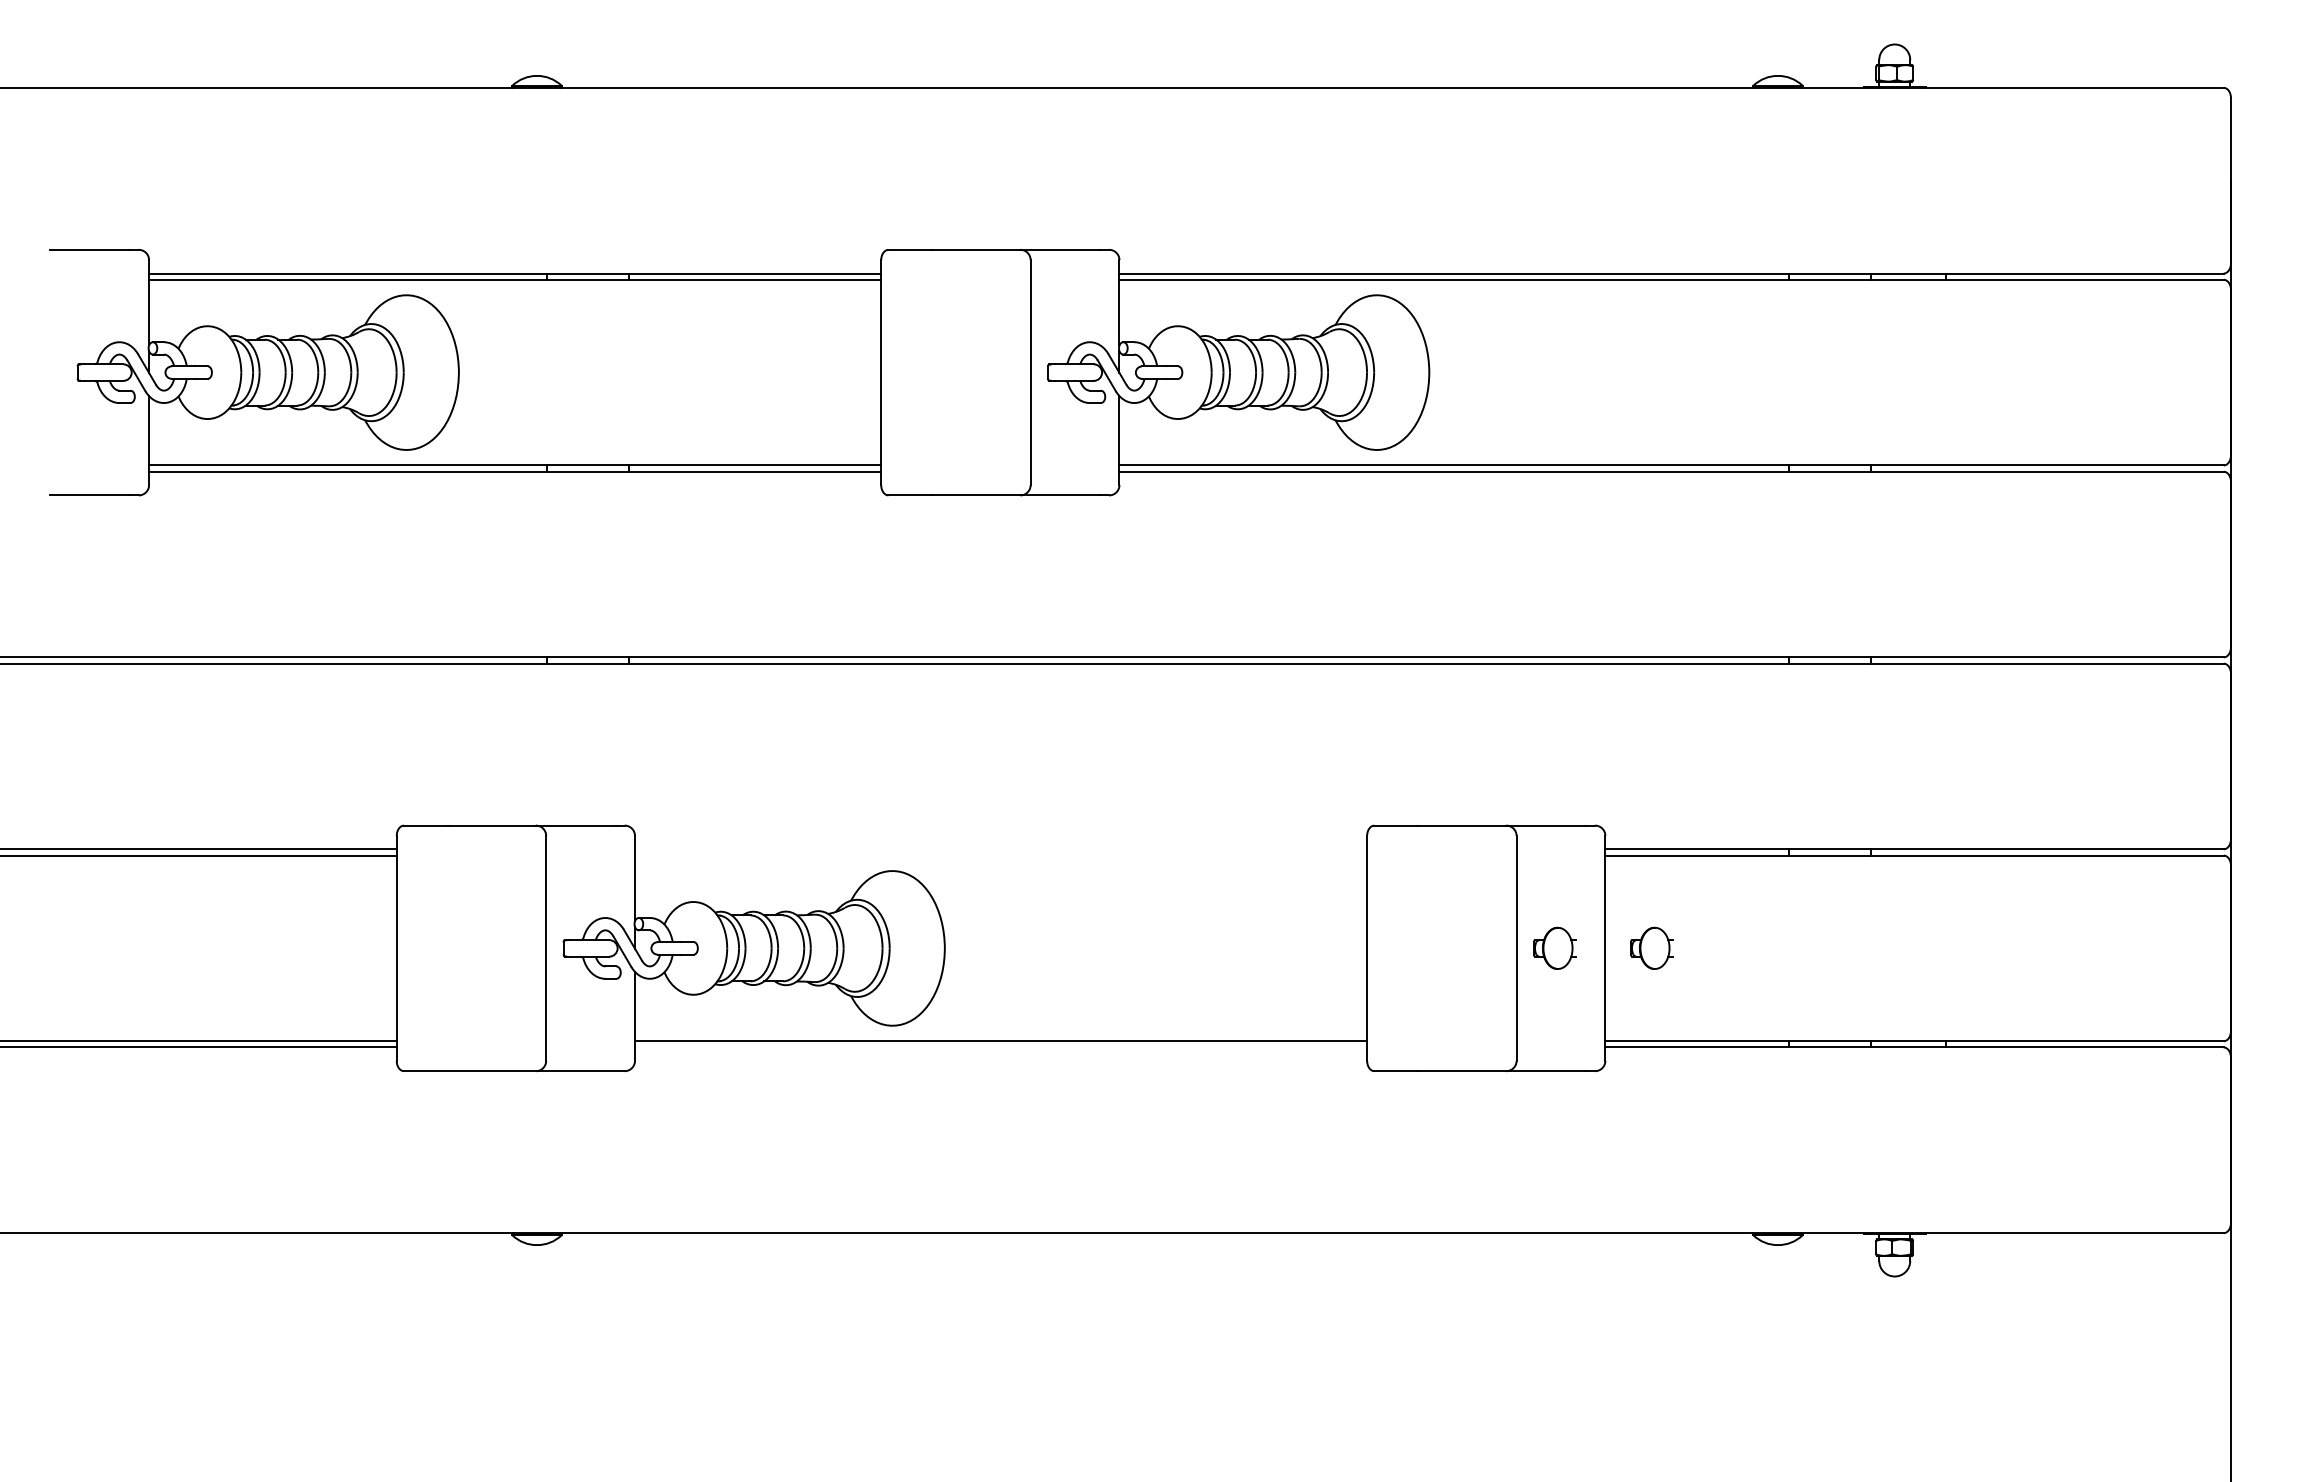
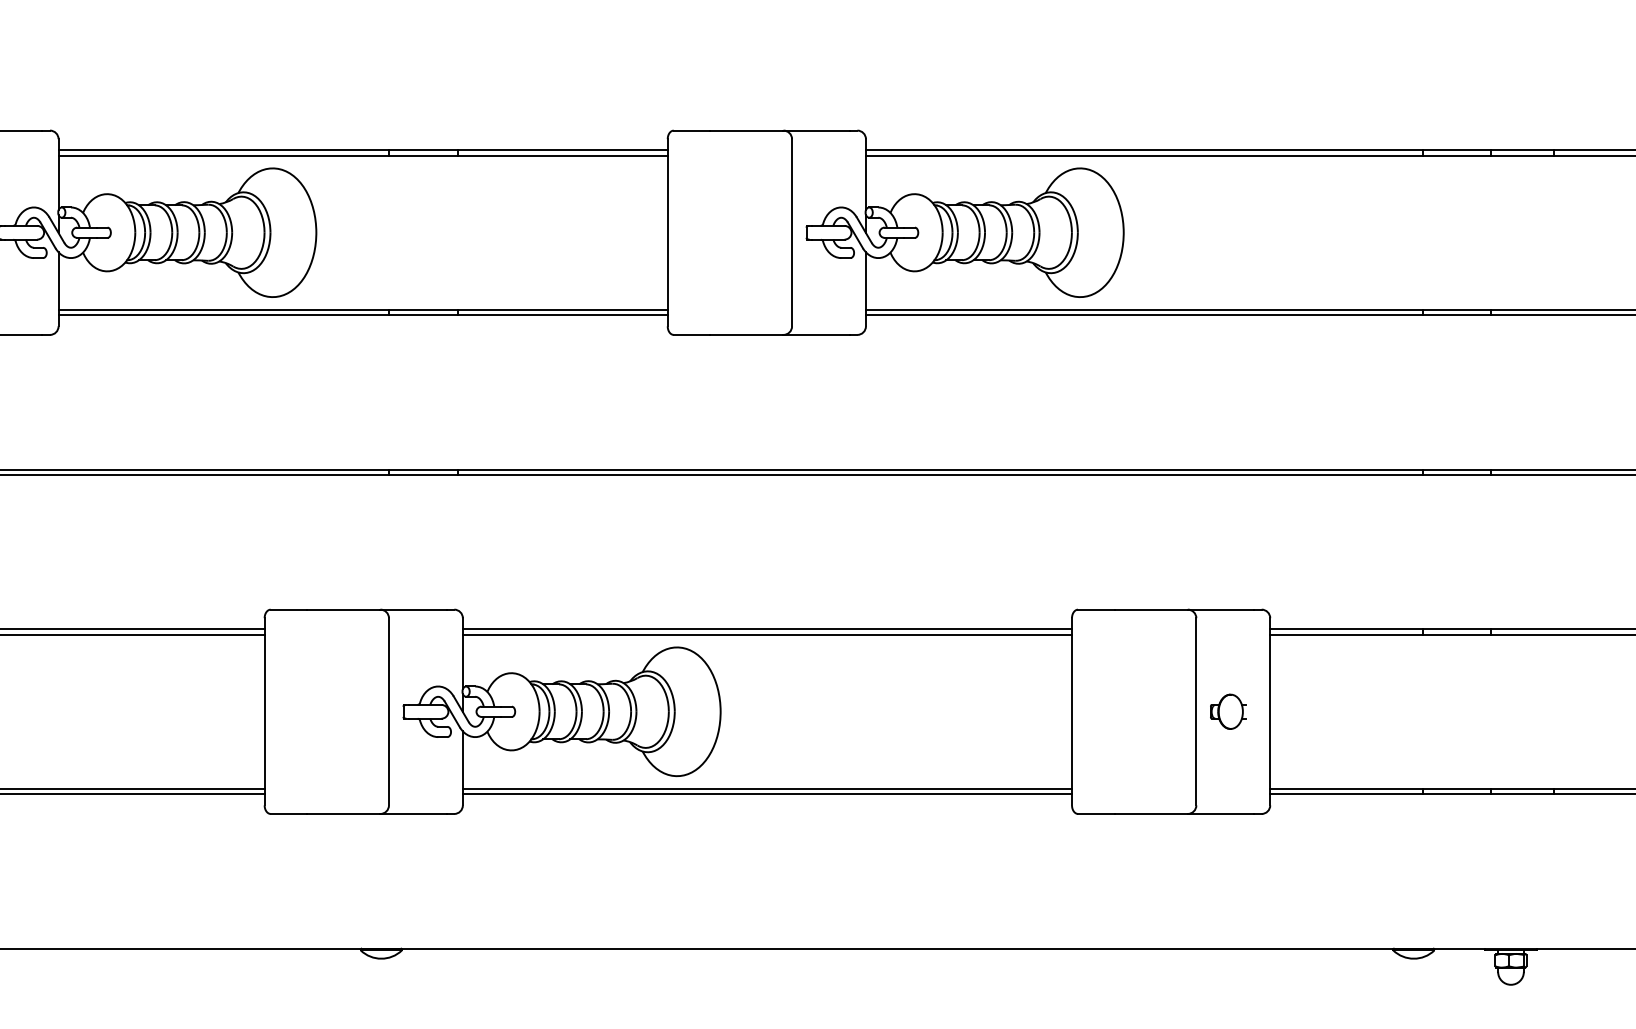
line: (1001, 849) -> (767, 629), added
line: (1001, 855) -> (767, 634), added
part: (1651, 947) -> (1308, 711), removed
line: (1001, 1047) -> (767, 794), added

